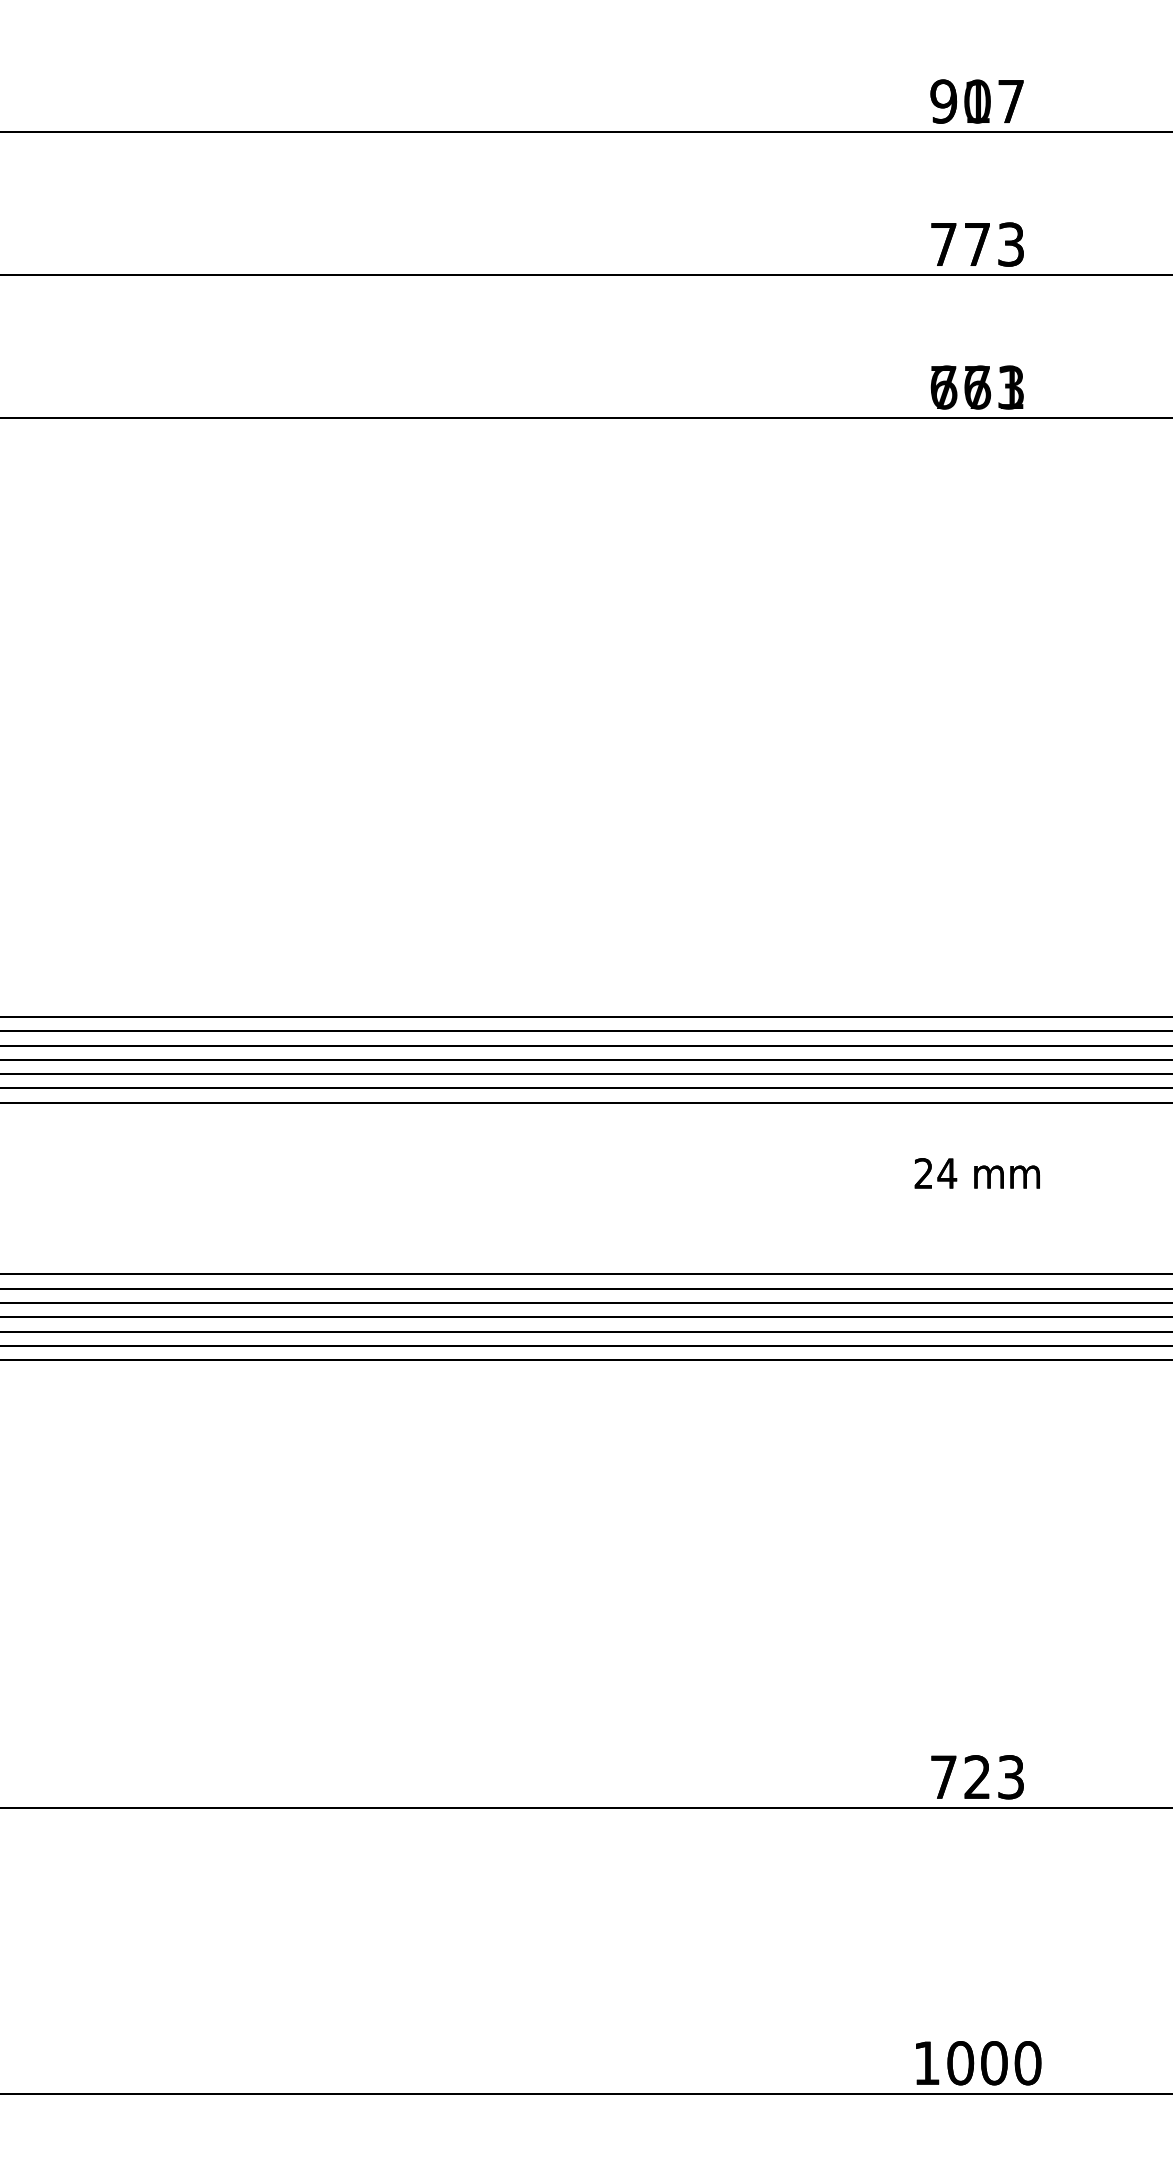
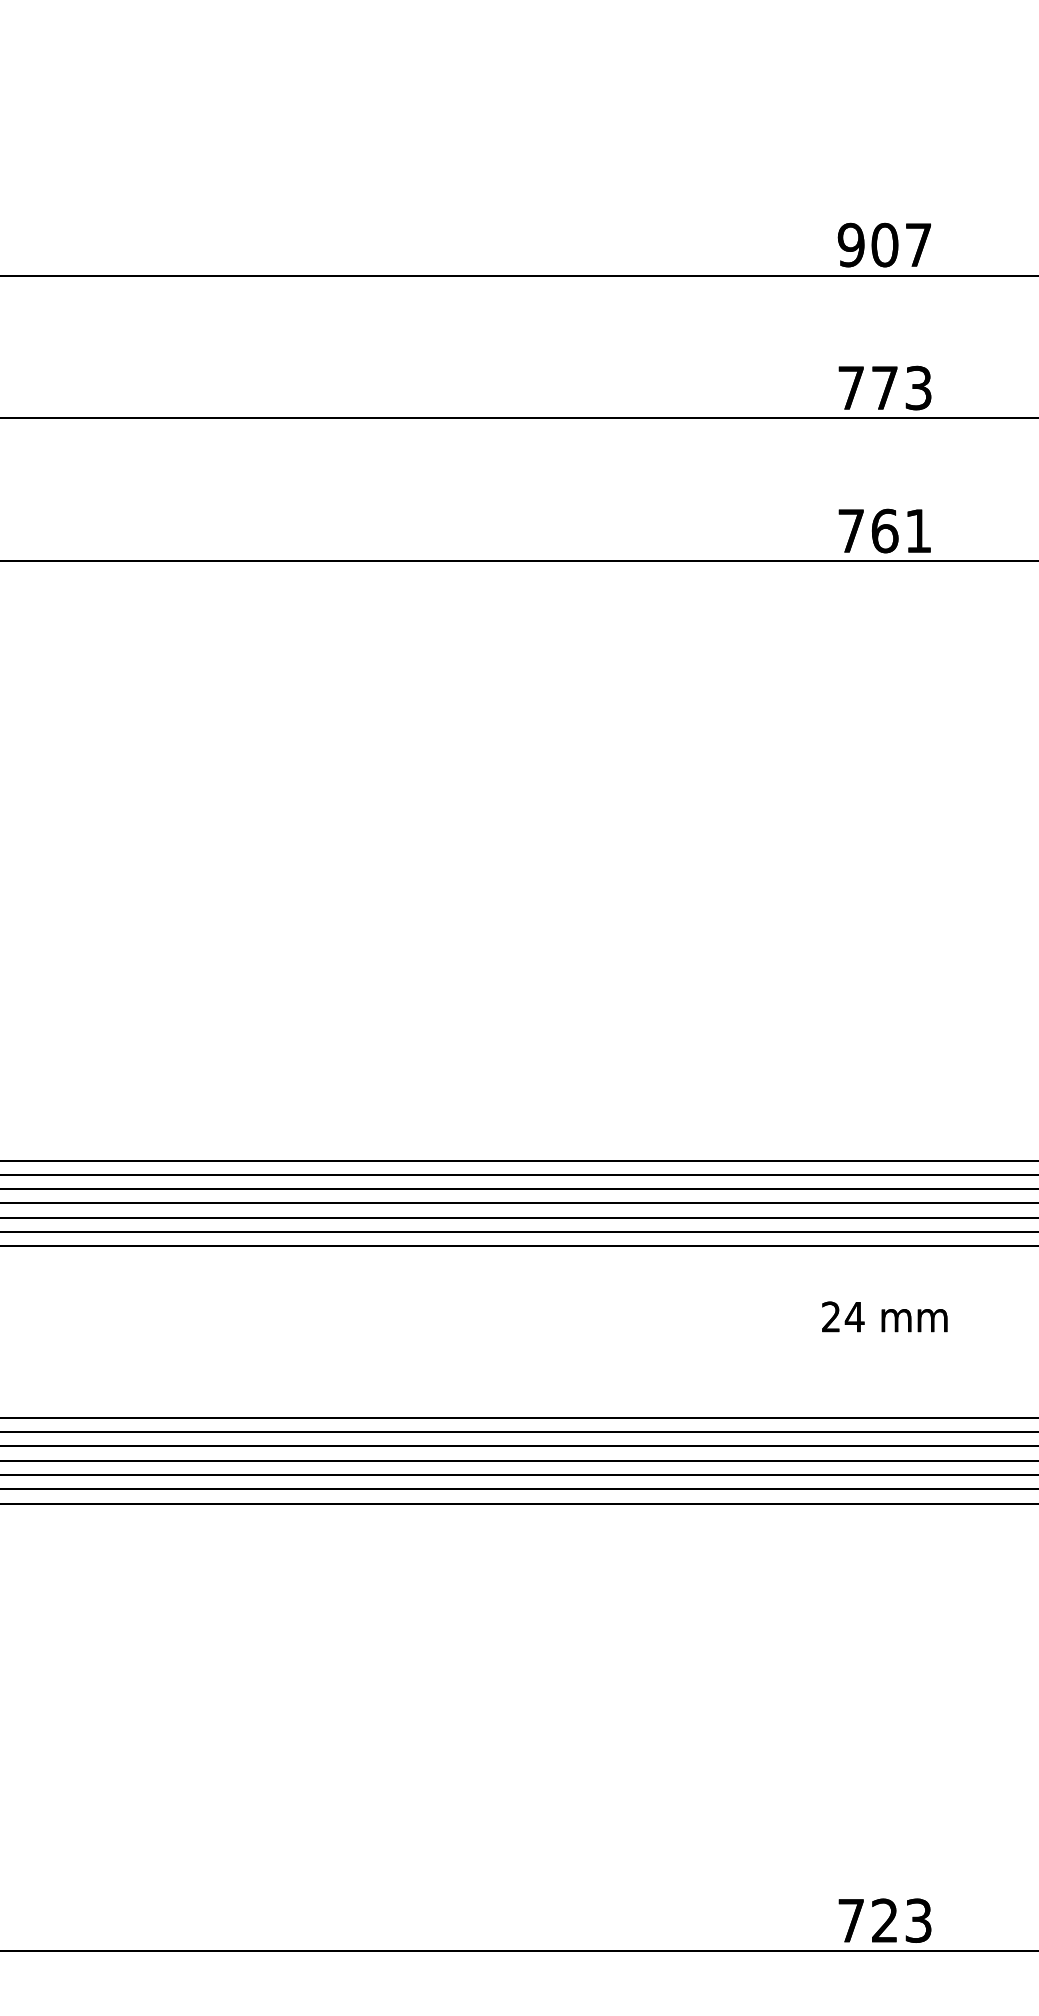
text: (977, 101) -> (884, 245), 917 -> 907
text: (976, 387) -> (883, 531), 673 -> 761

